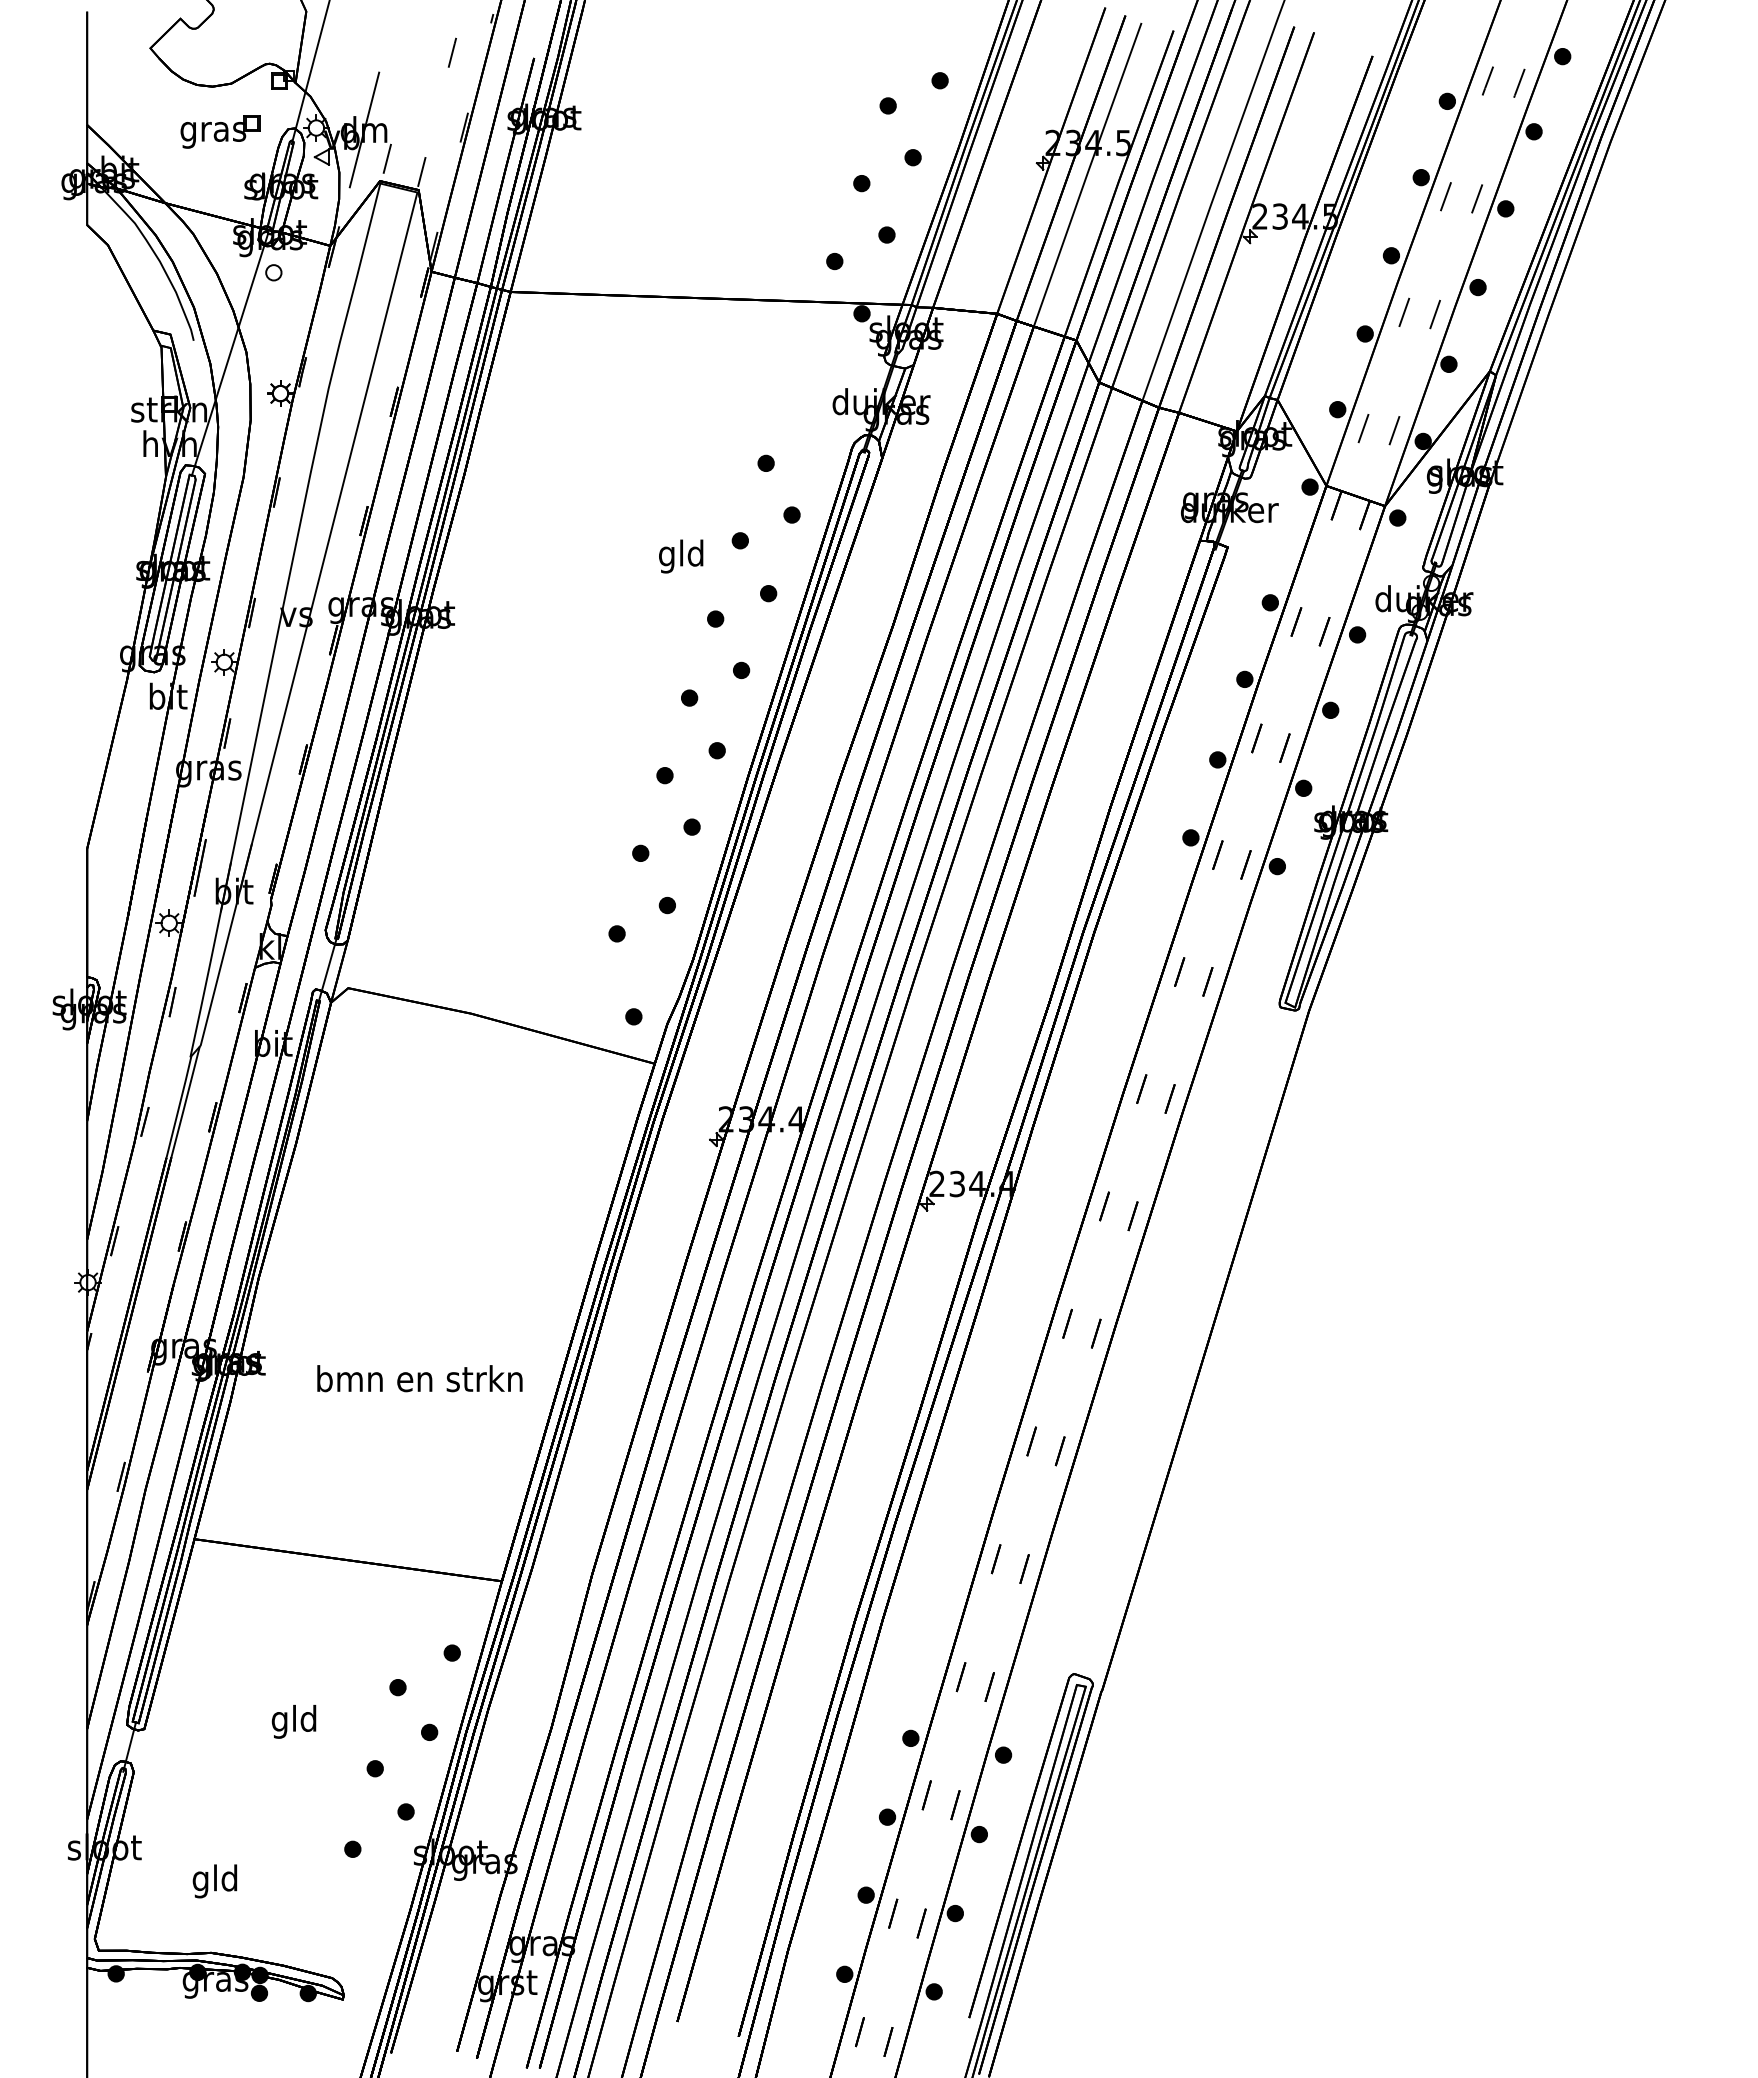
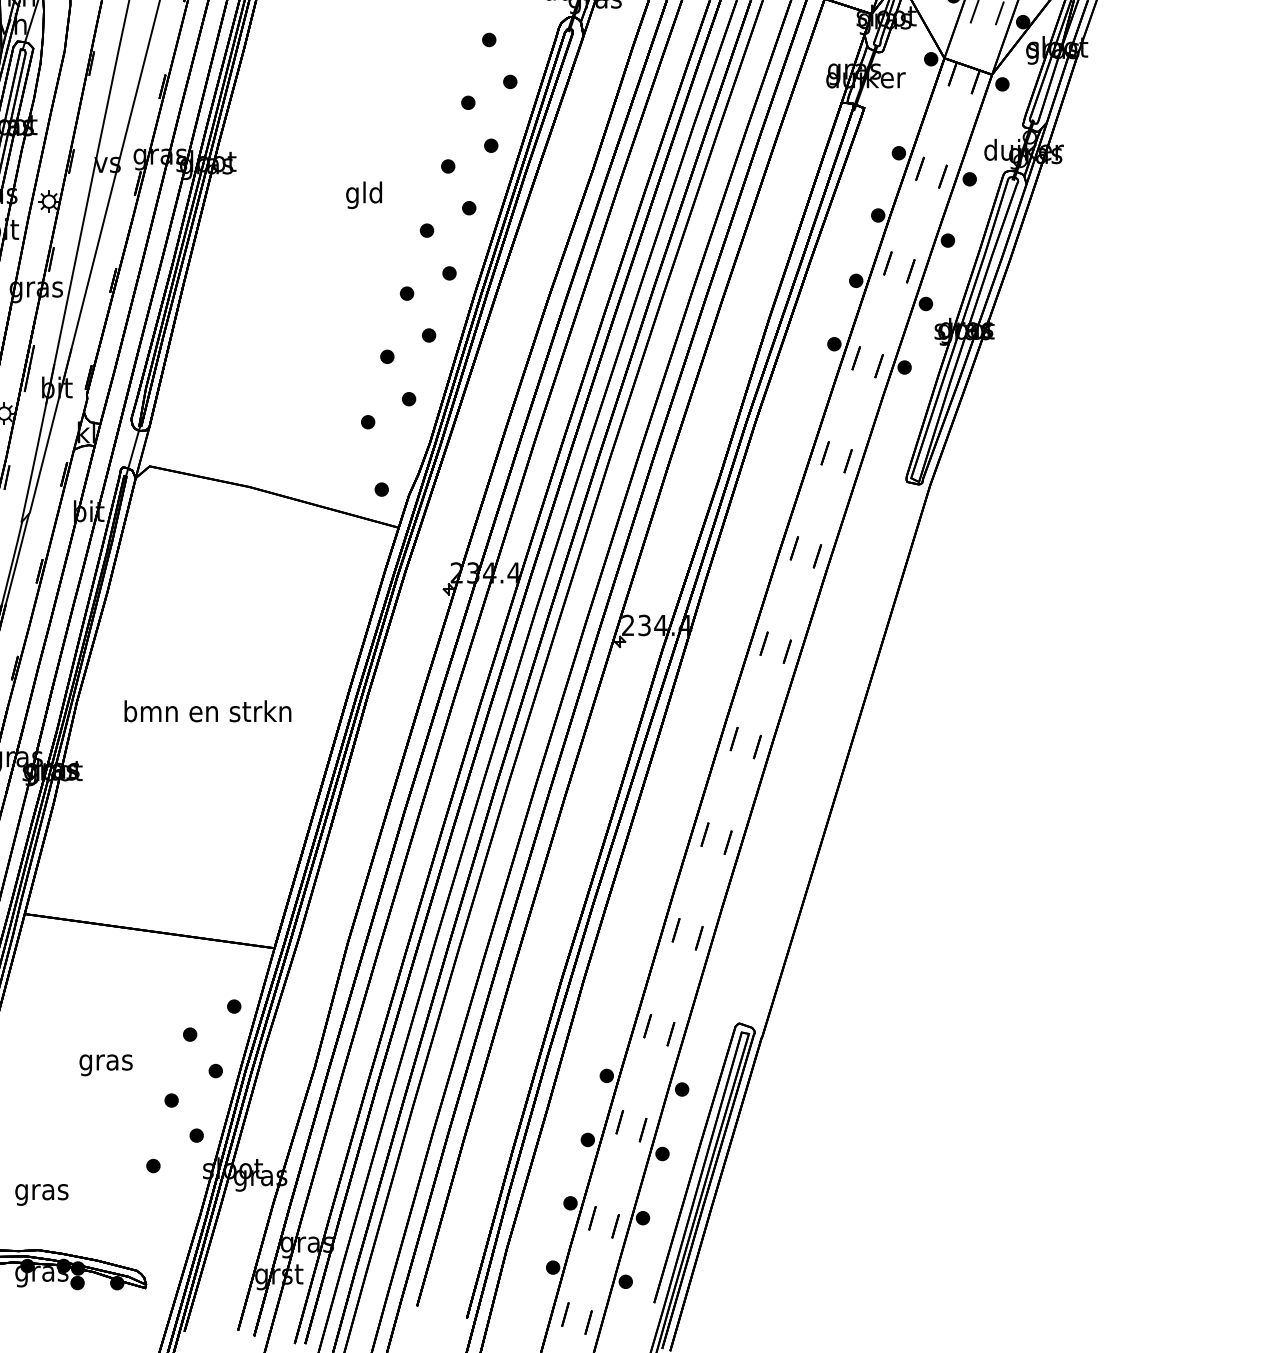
text: (681, 556) -> (364, 195), moved
text: (419, 1378) -> (207, 711), moved
text: (294, 1721) -> (106, 1062), gld -> gras
text: (215, 1881) -> (41, 1192), gld -> gras

